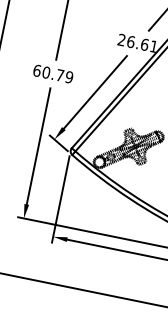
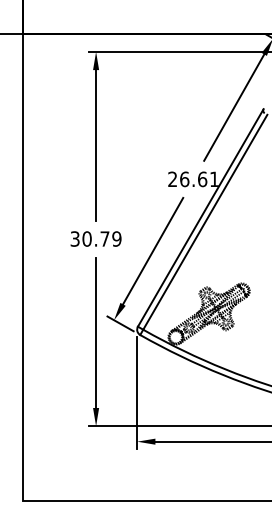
text: (36, 70) -> (74, 238), 60.79 -> 30.79

